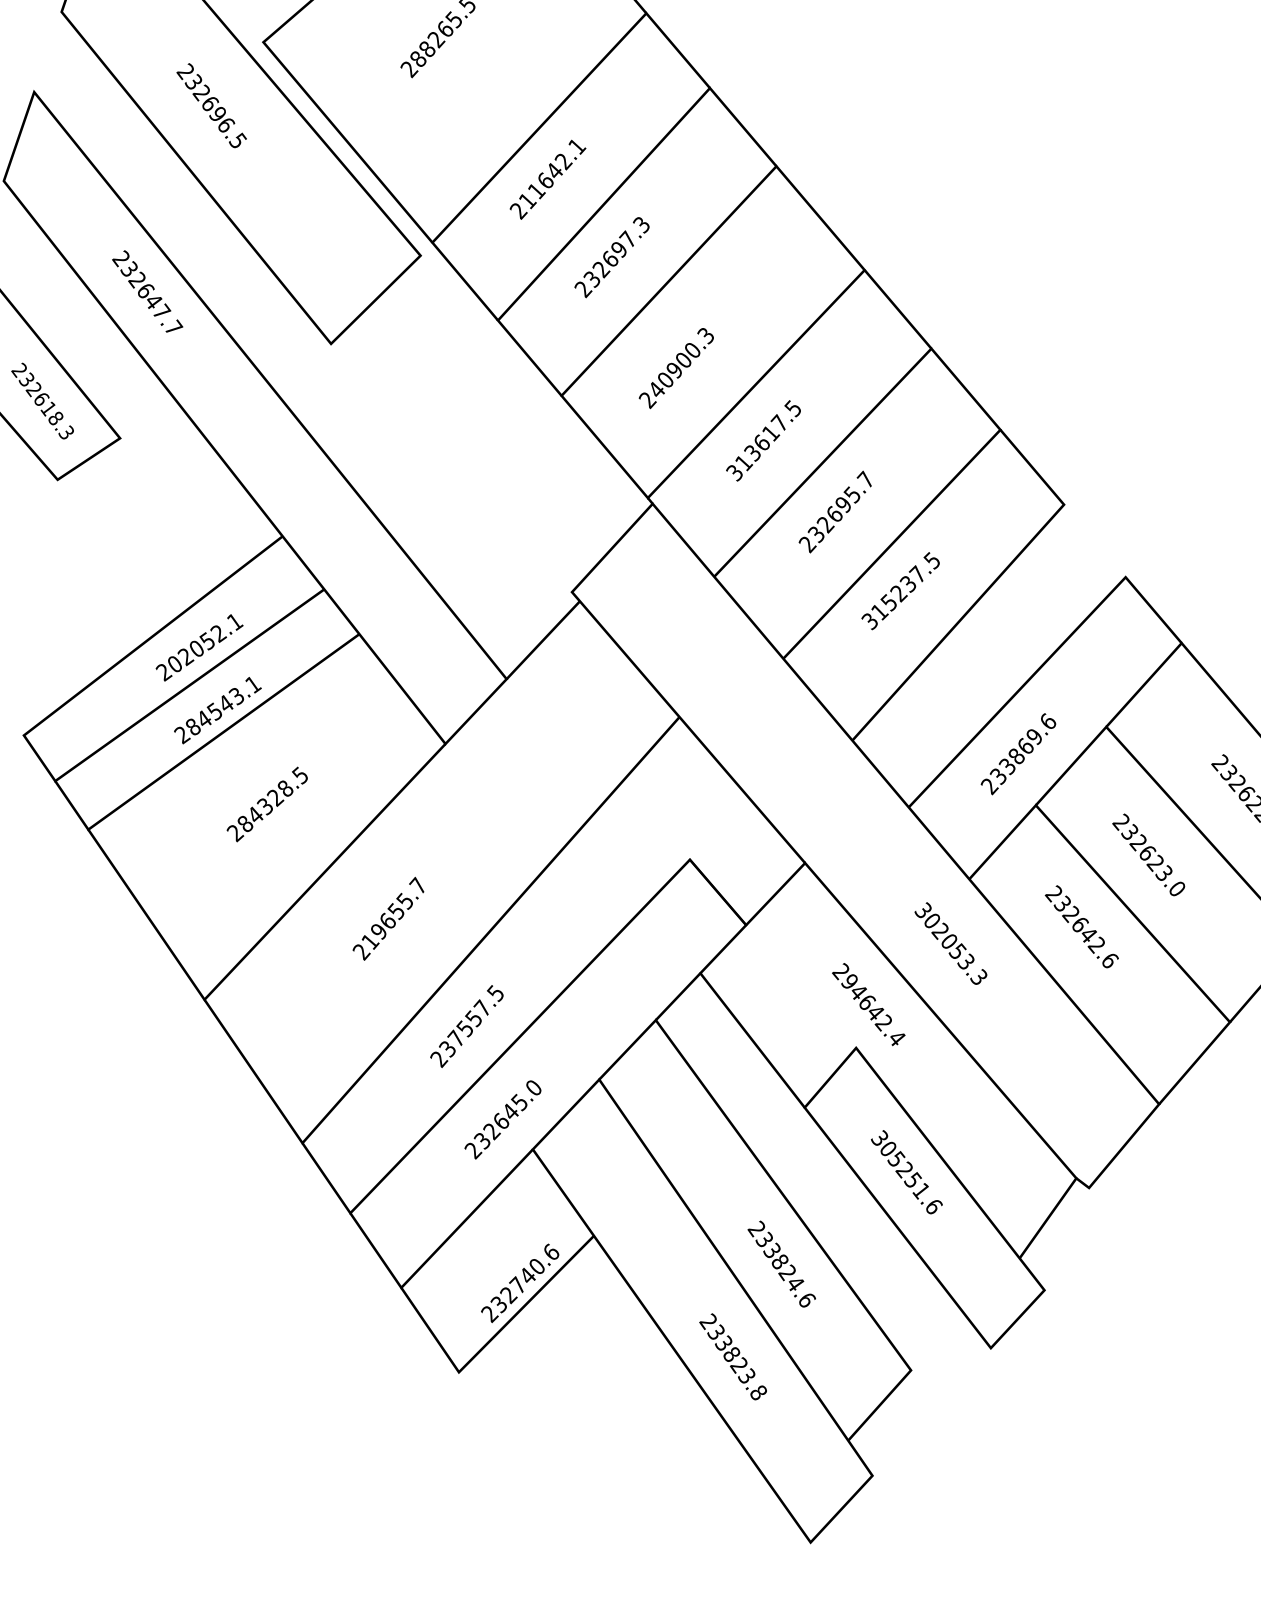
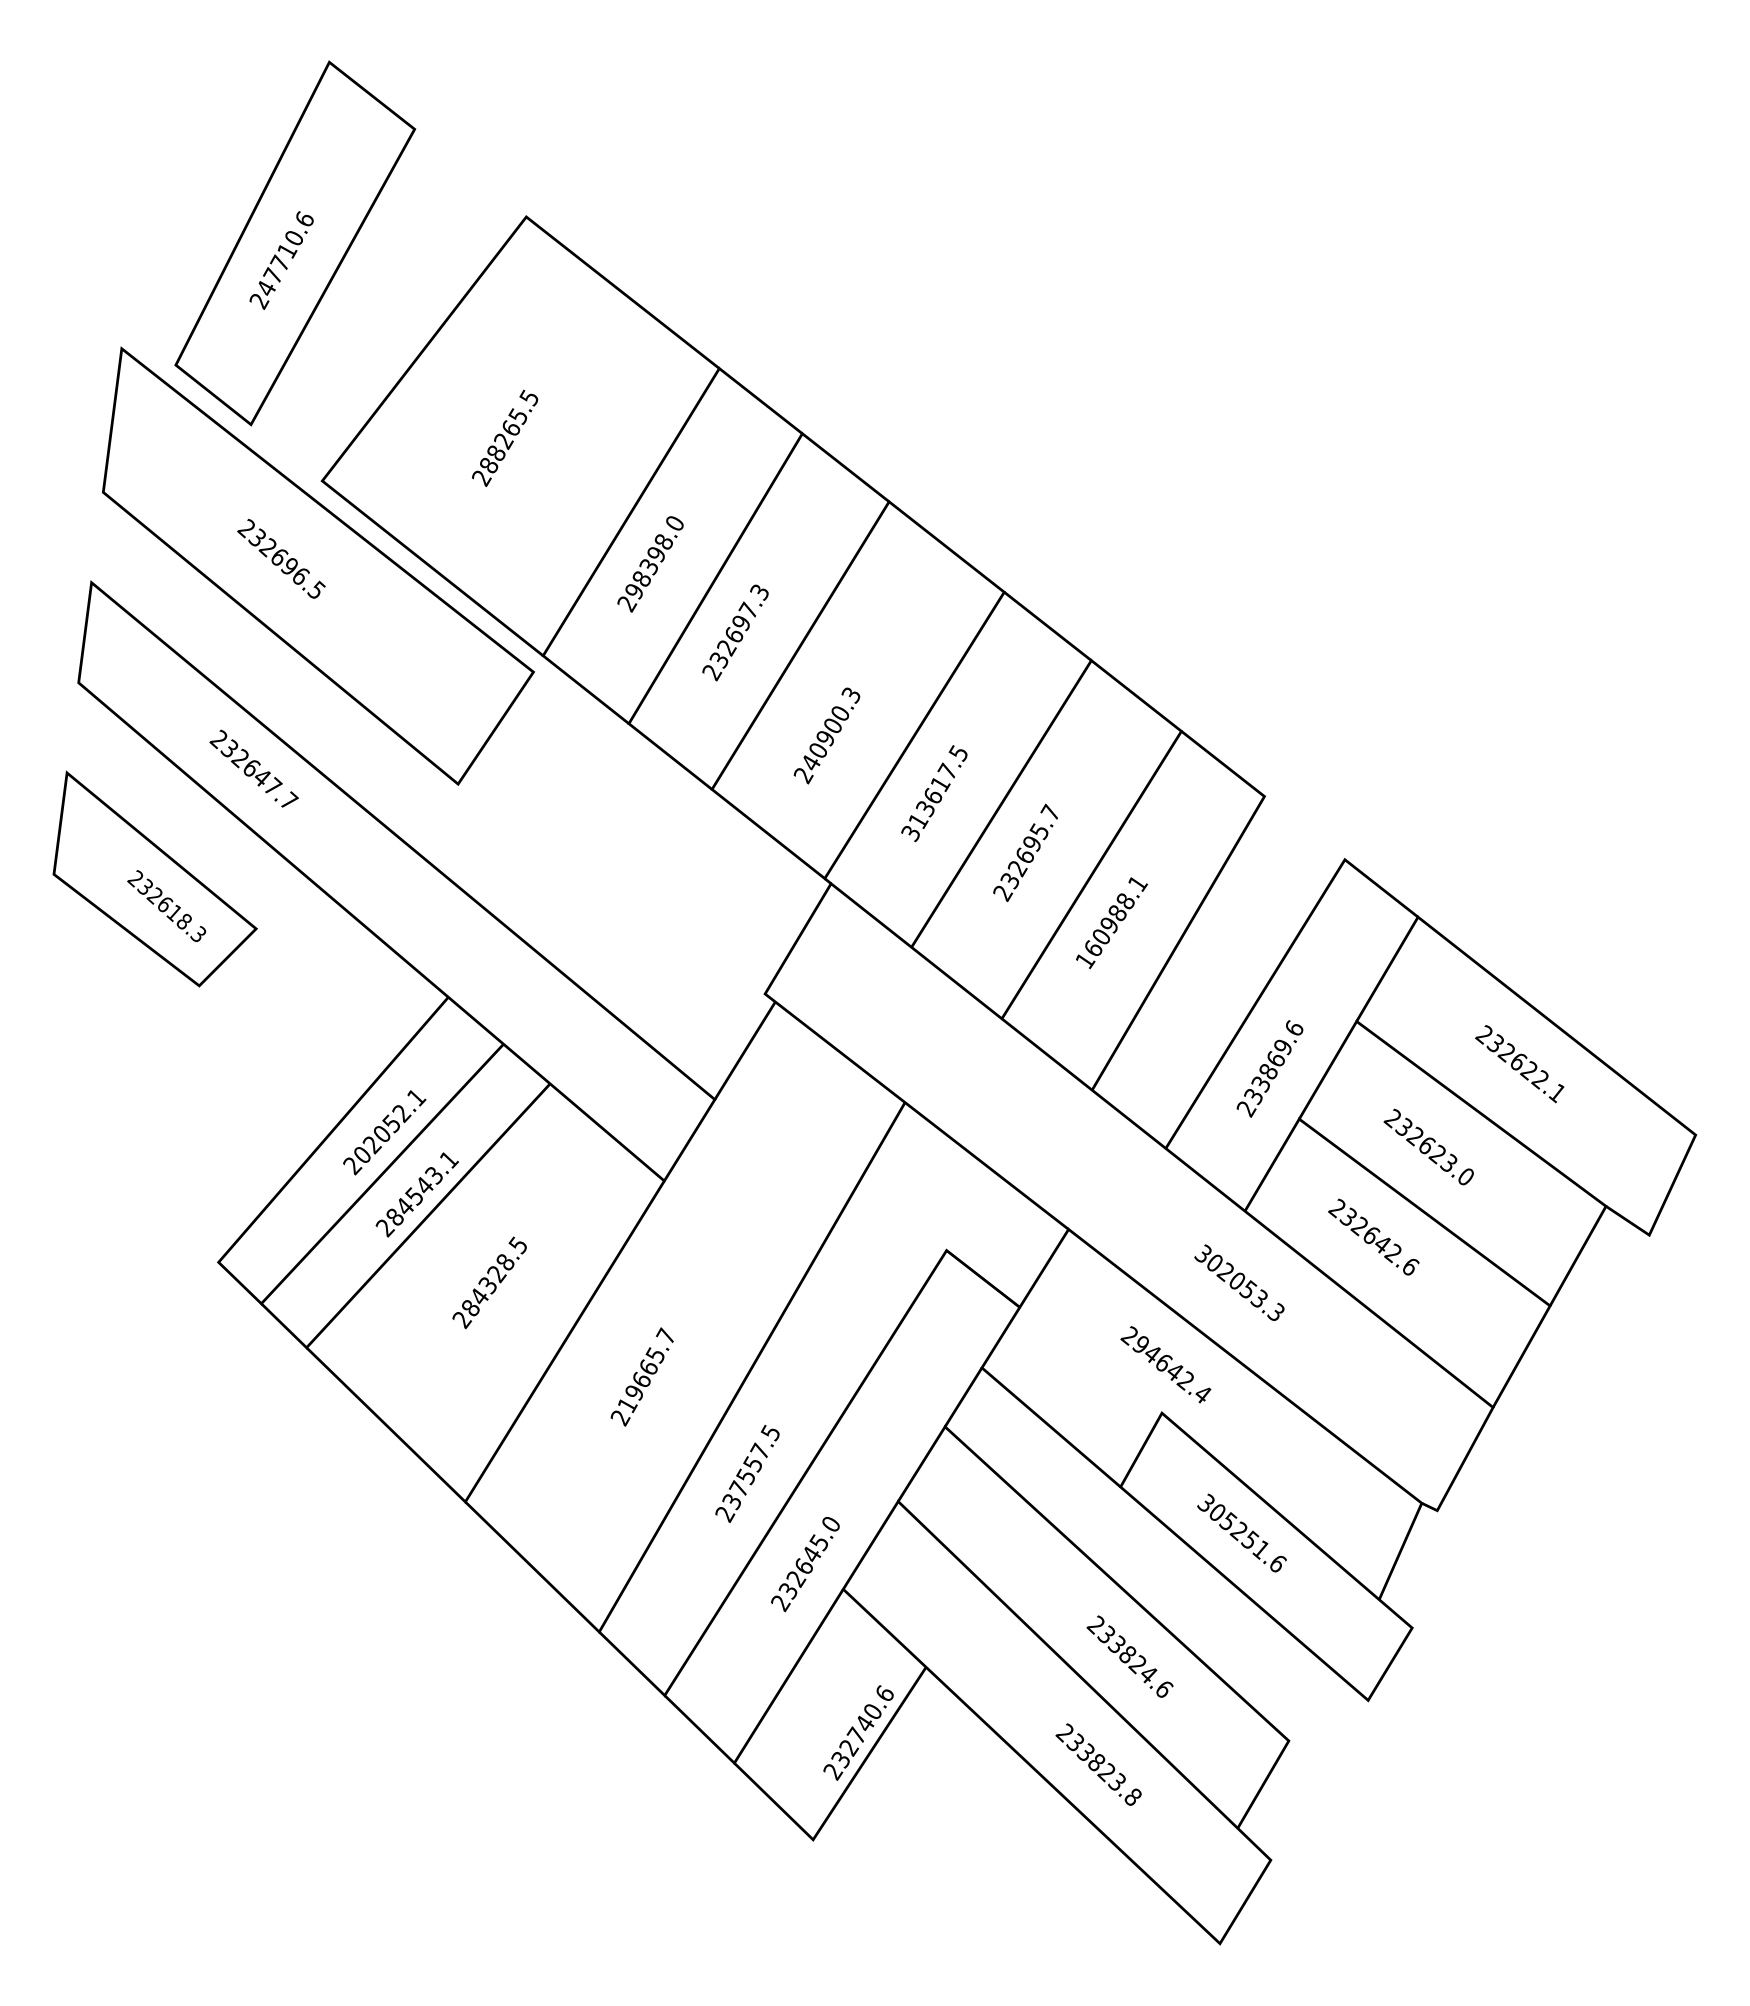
text: (553, 173) -> (655, 557), 211642.1 -> 298398.0
text: (901, 591) -> (1111, 922), 315237.5 -> 160988.1
text: (395, 910) -> (647, 1367), 219655.7 -> 219665.7

